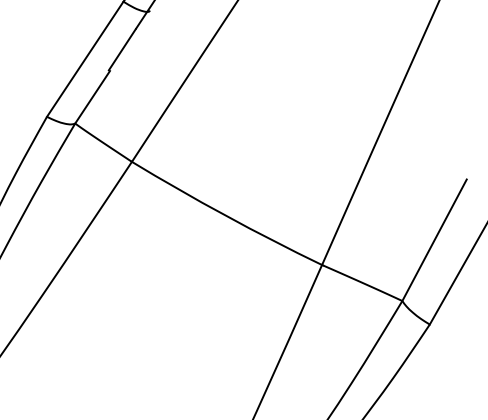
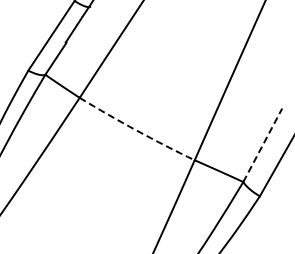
arc: (225, 215) -> (136, 130), solid -> dashed
line: (434, 240) -> (262, 145), solid -> dashed

